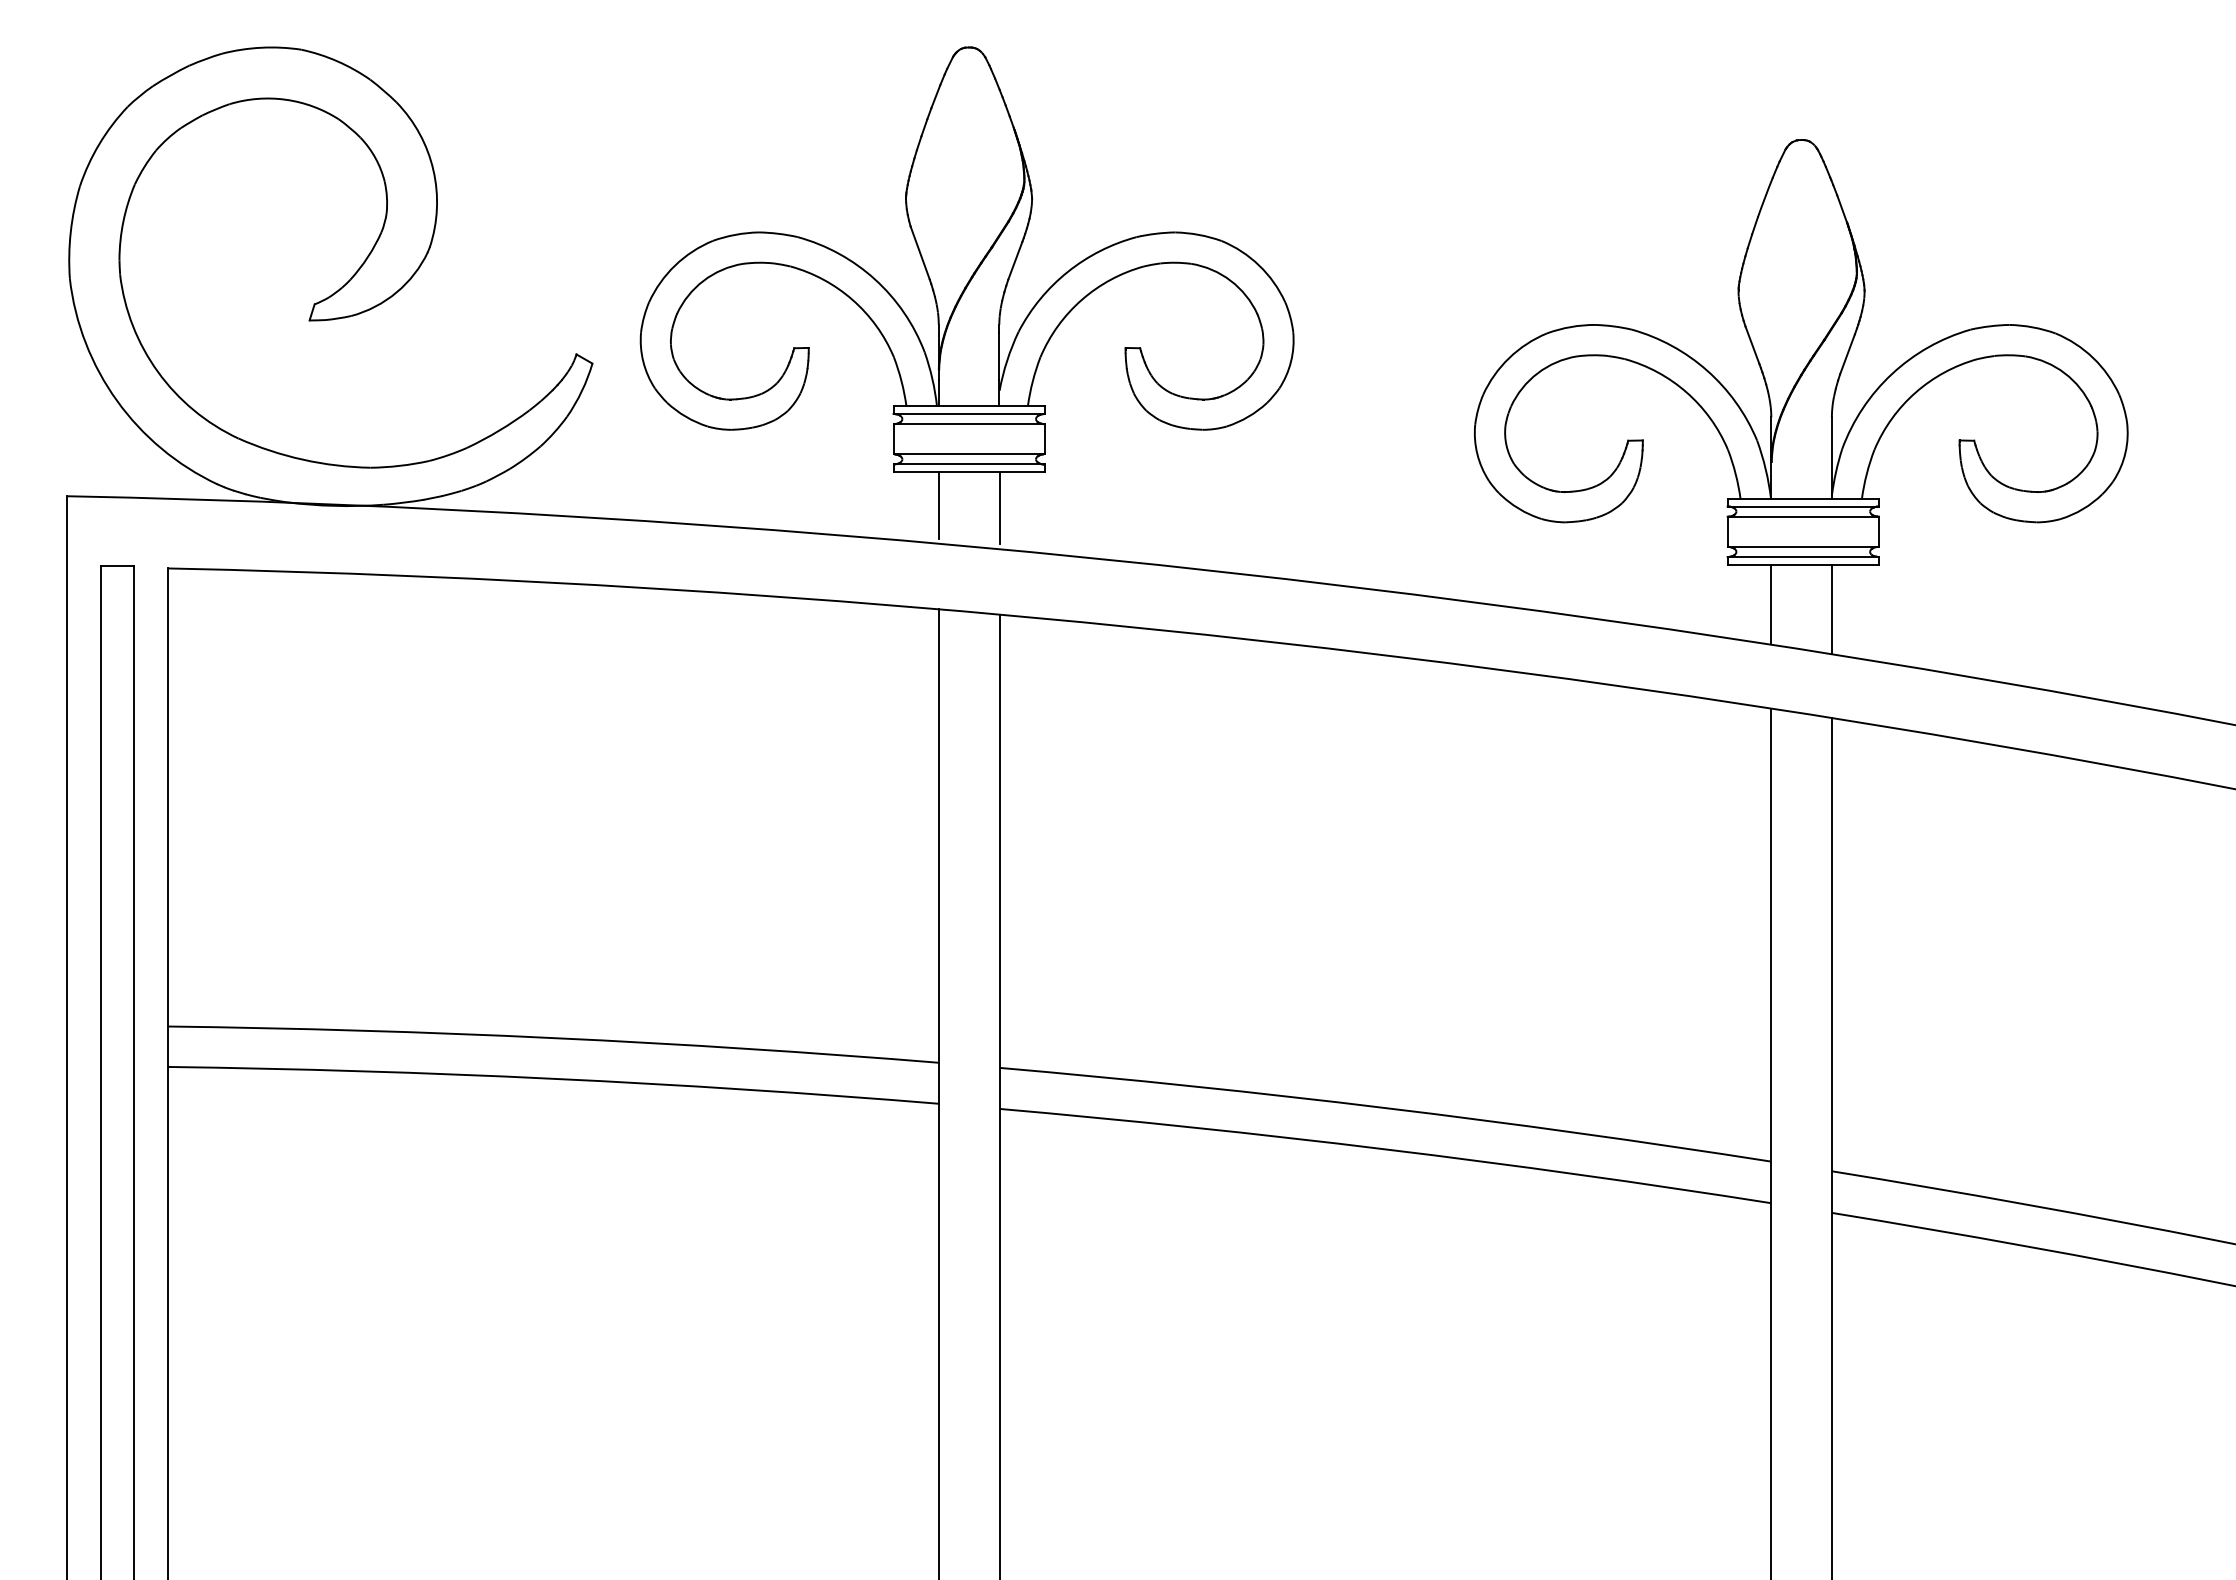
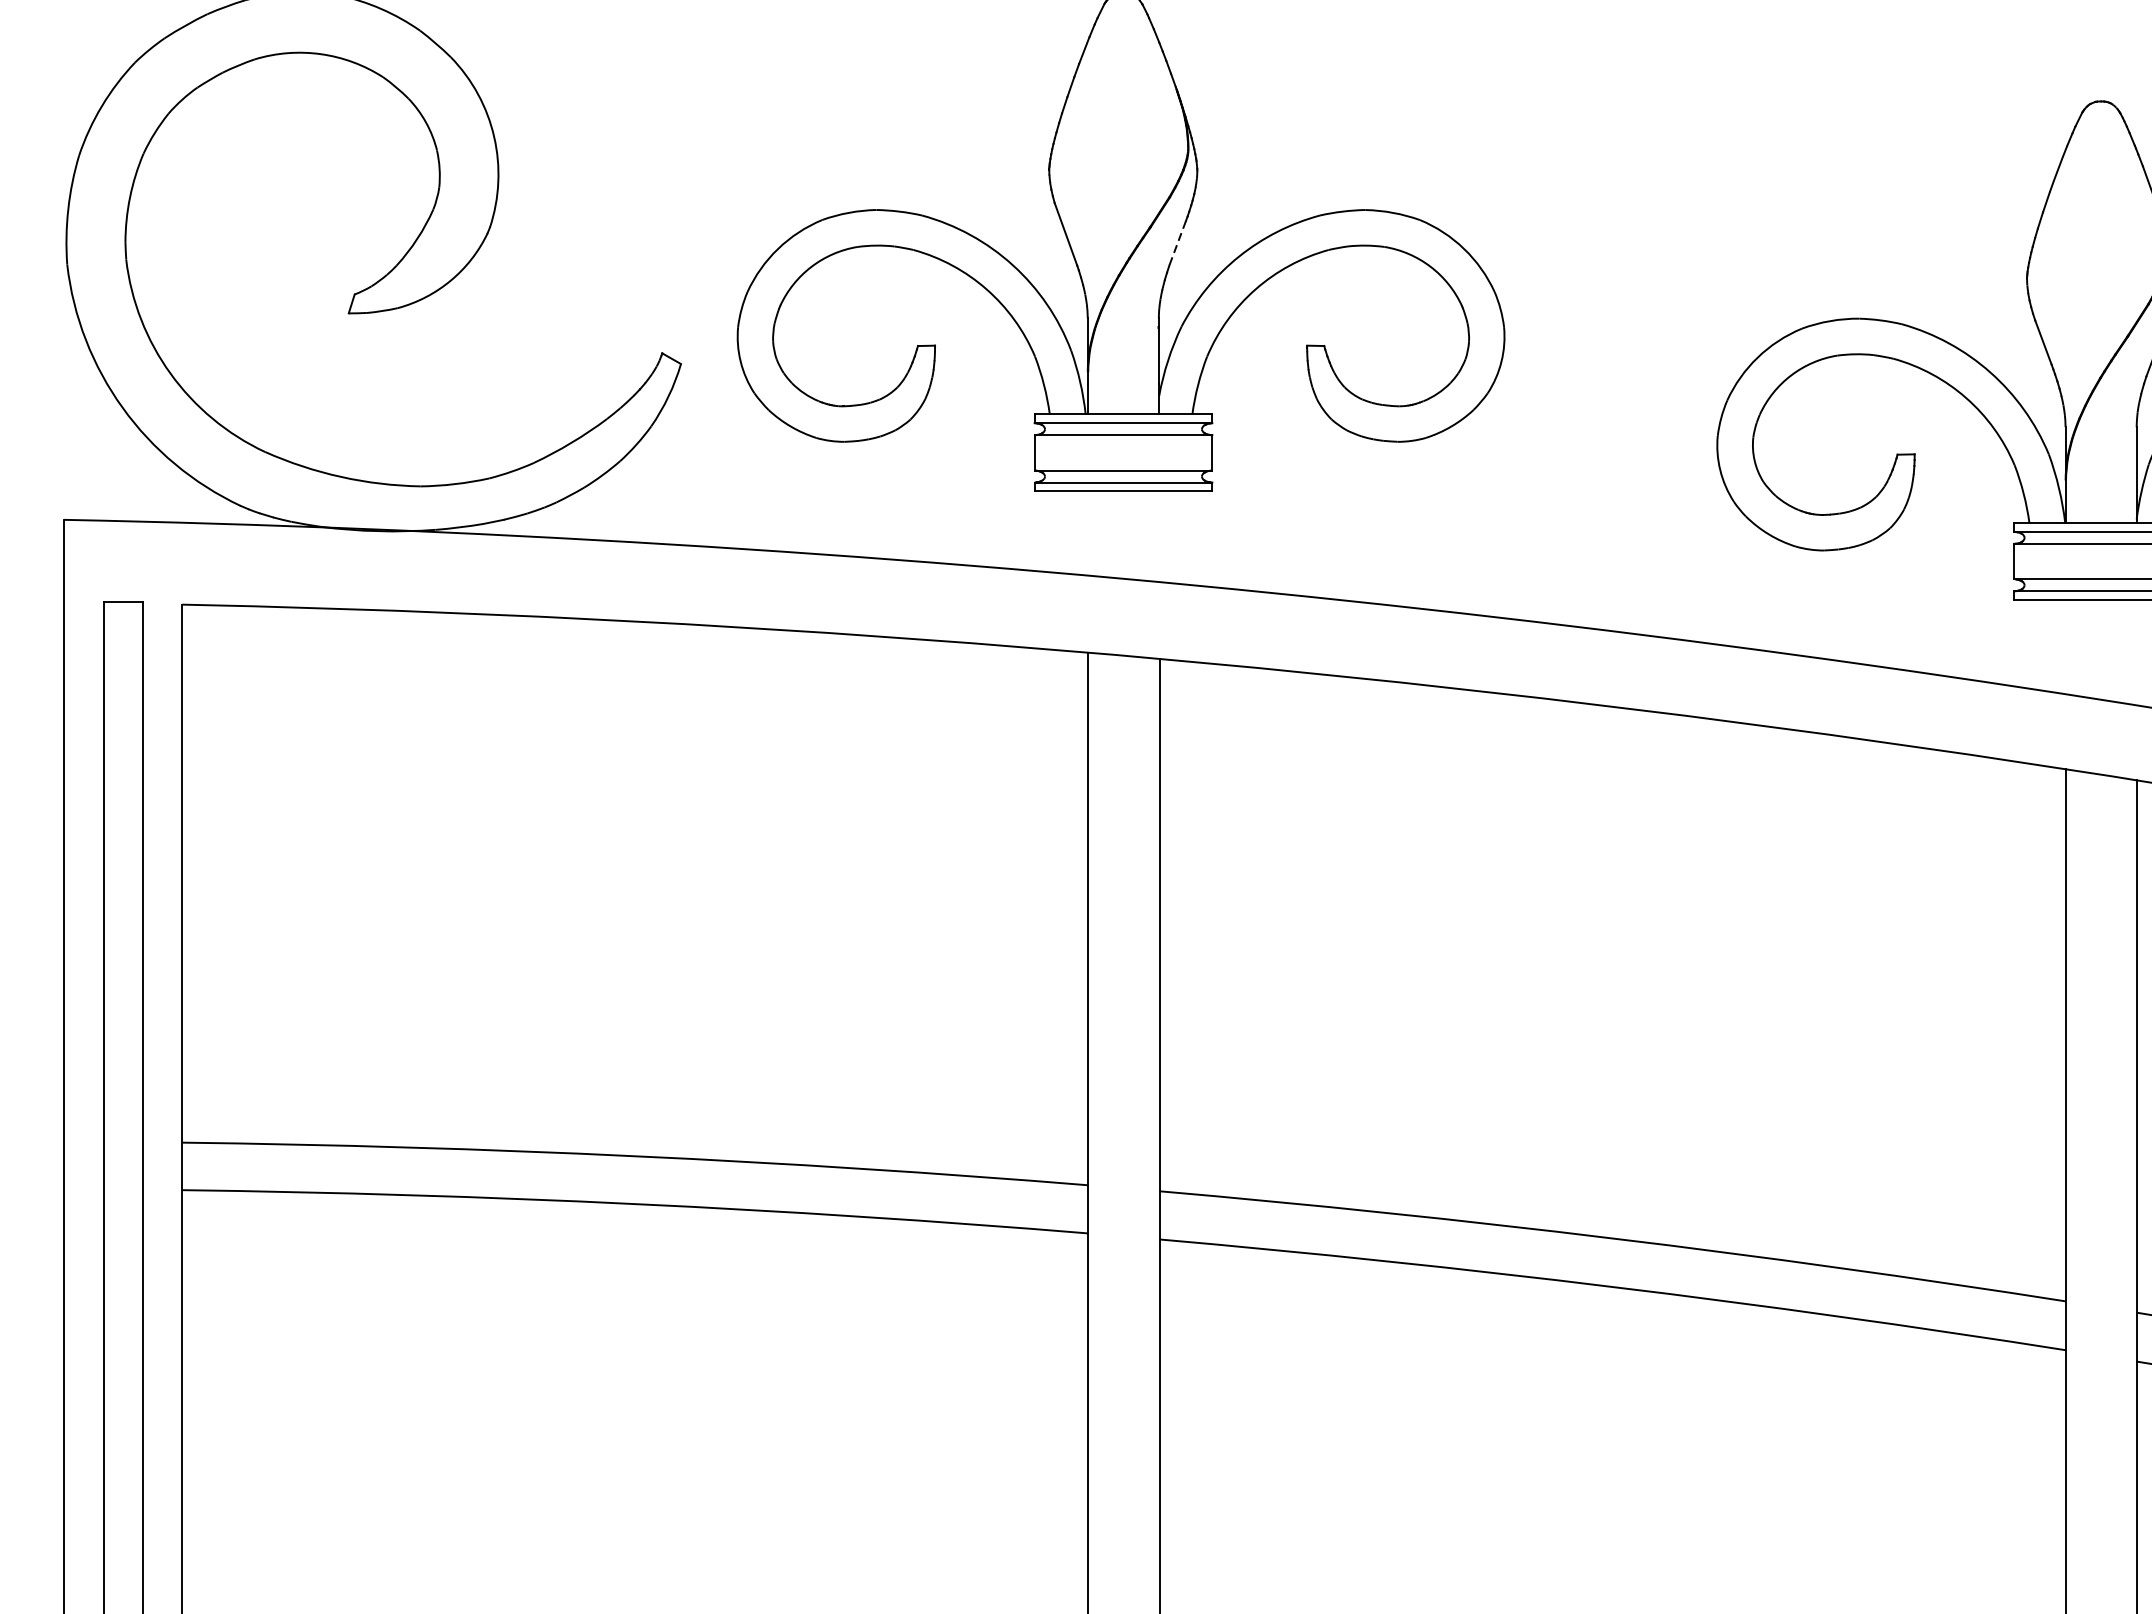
line: (1015, 261) -> (1177, 244), solid -> dashed
line: (939, 505) -> (1088, 530), removed
line: (999, 508) -> (1159, 534), removed
line: (1771, 604) -> (2065, 646), removed
line: (1831, 608) -> (2136, 651), removed

